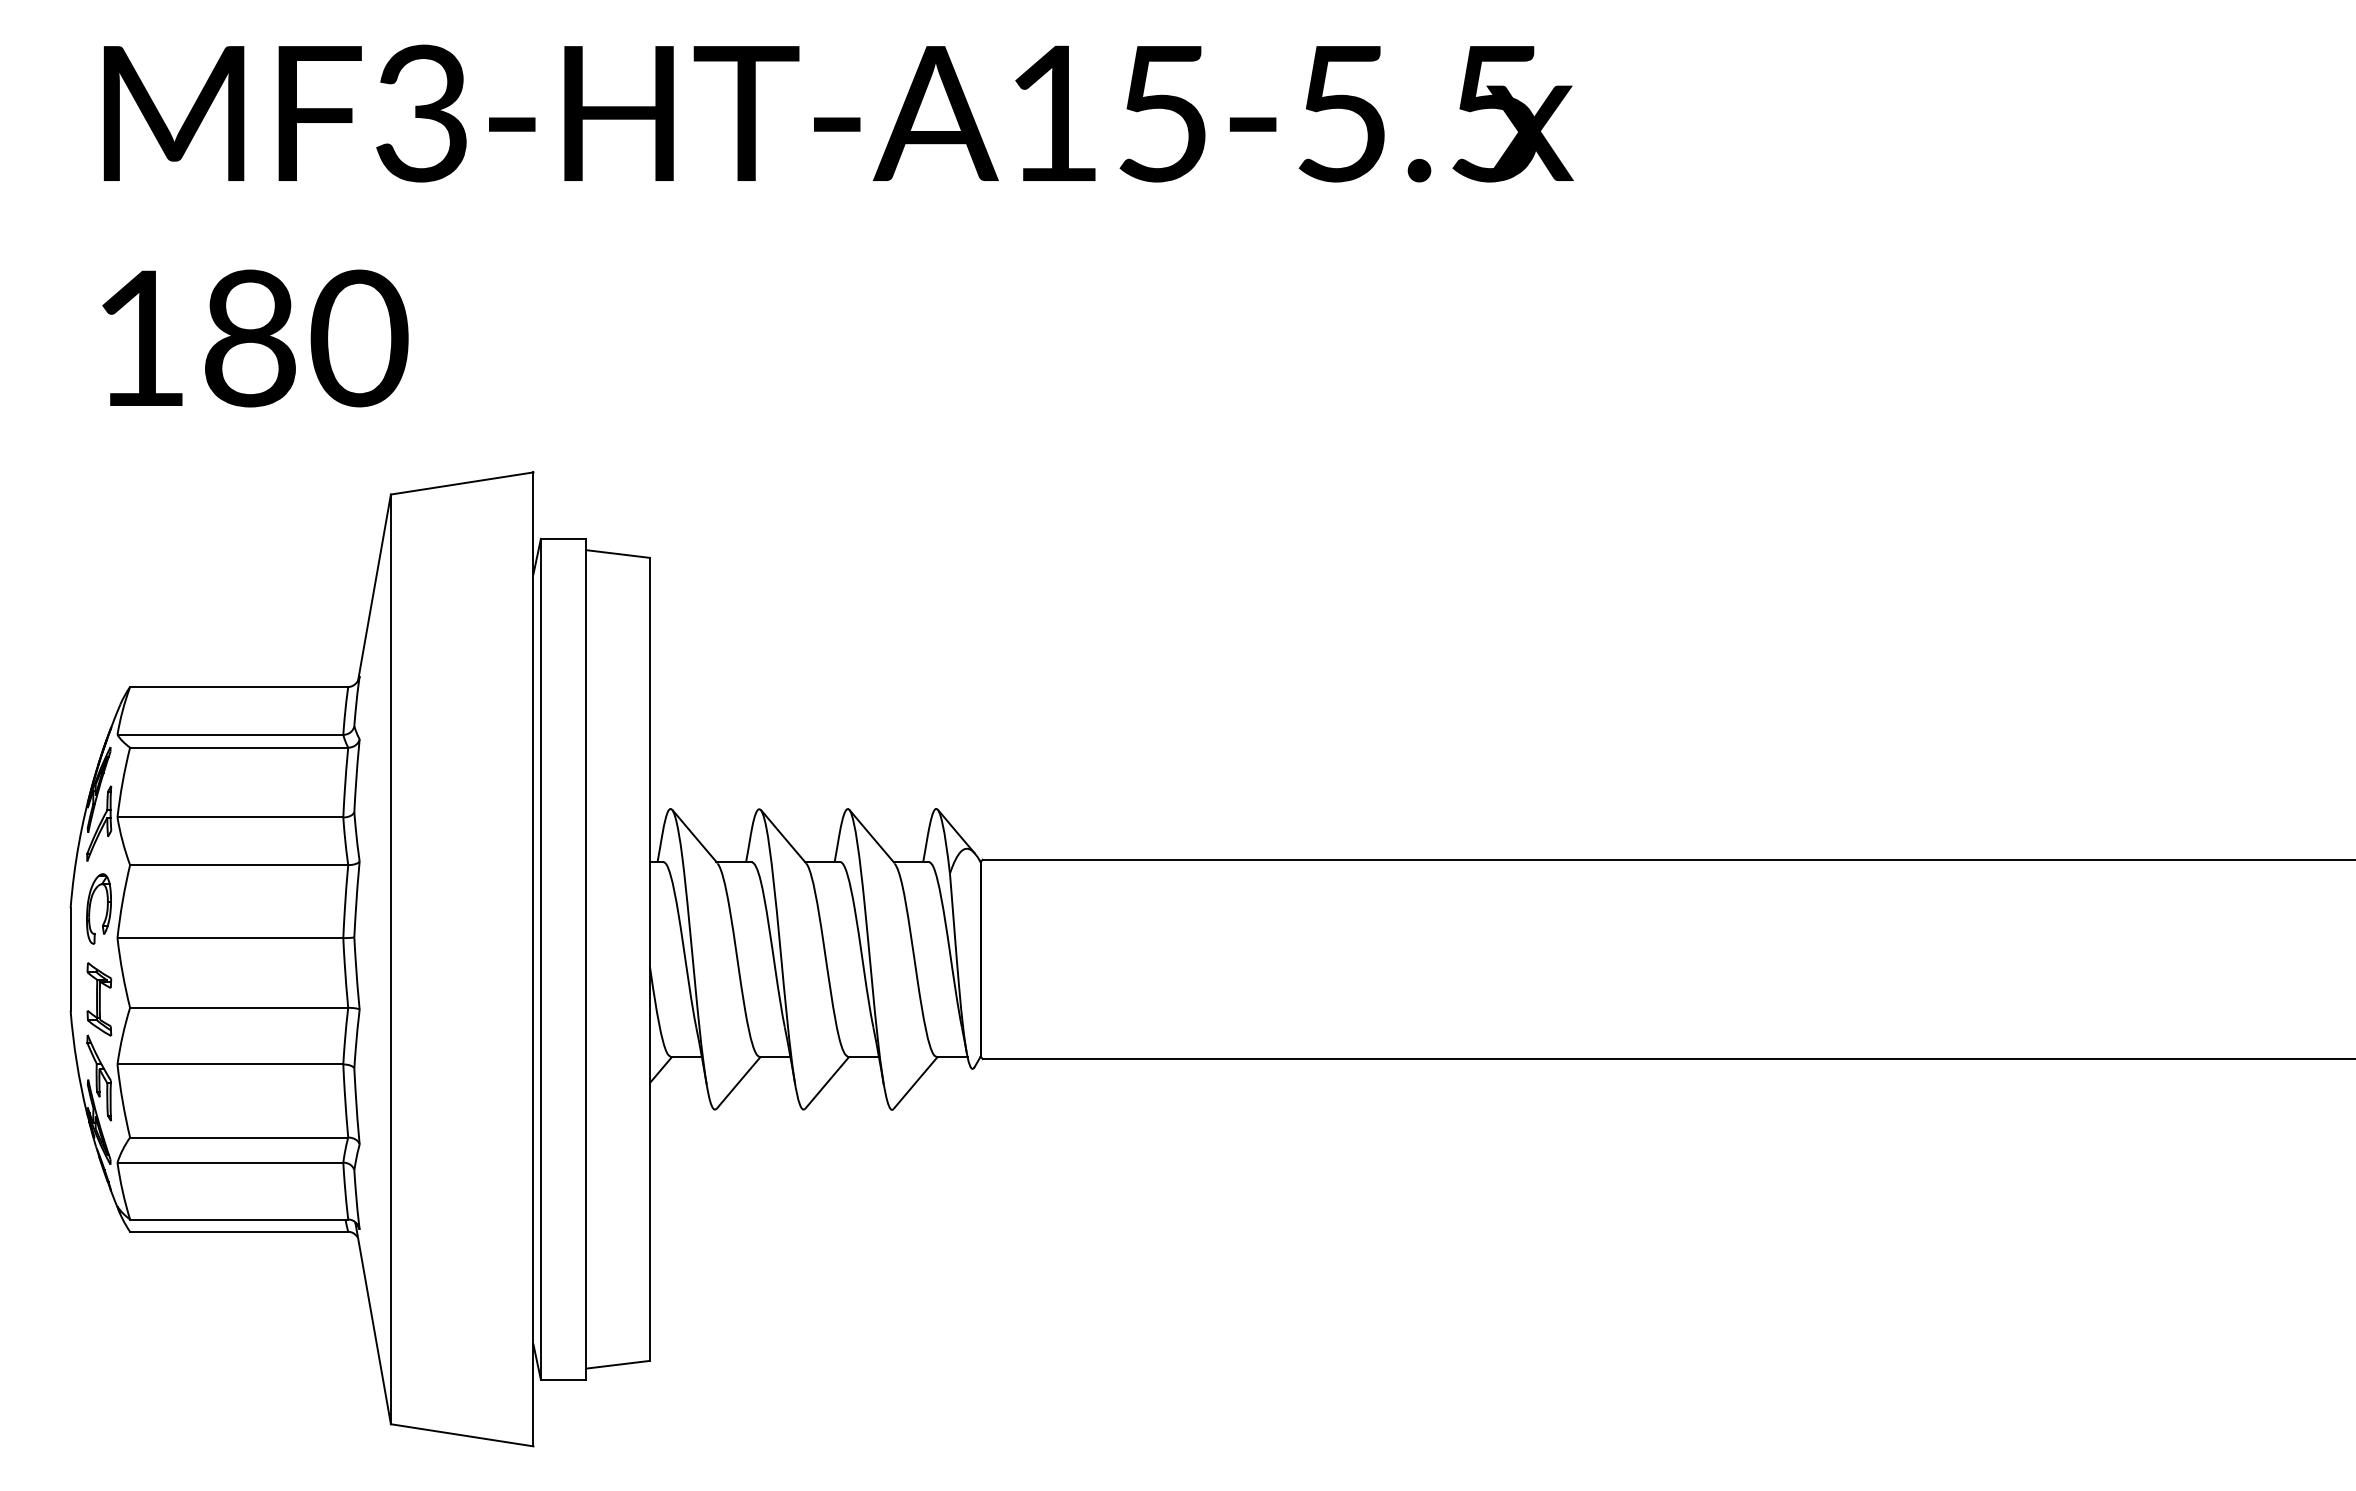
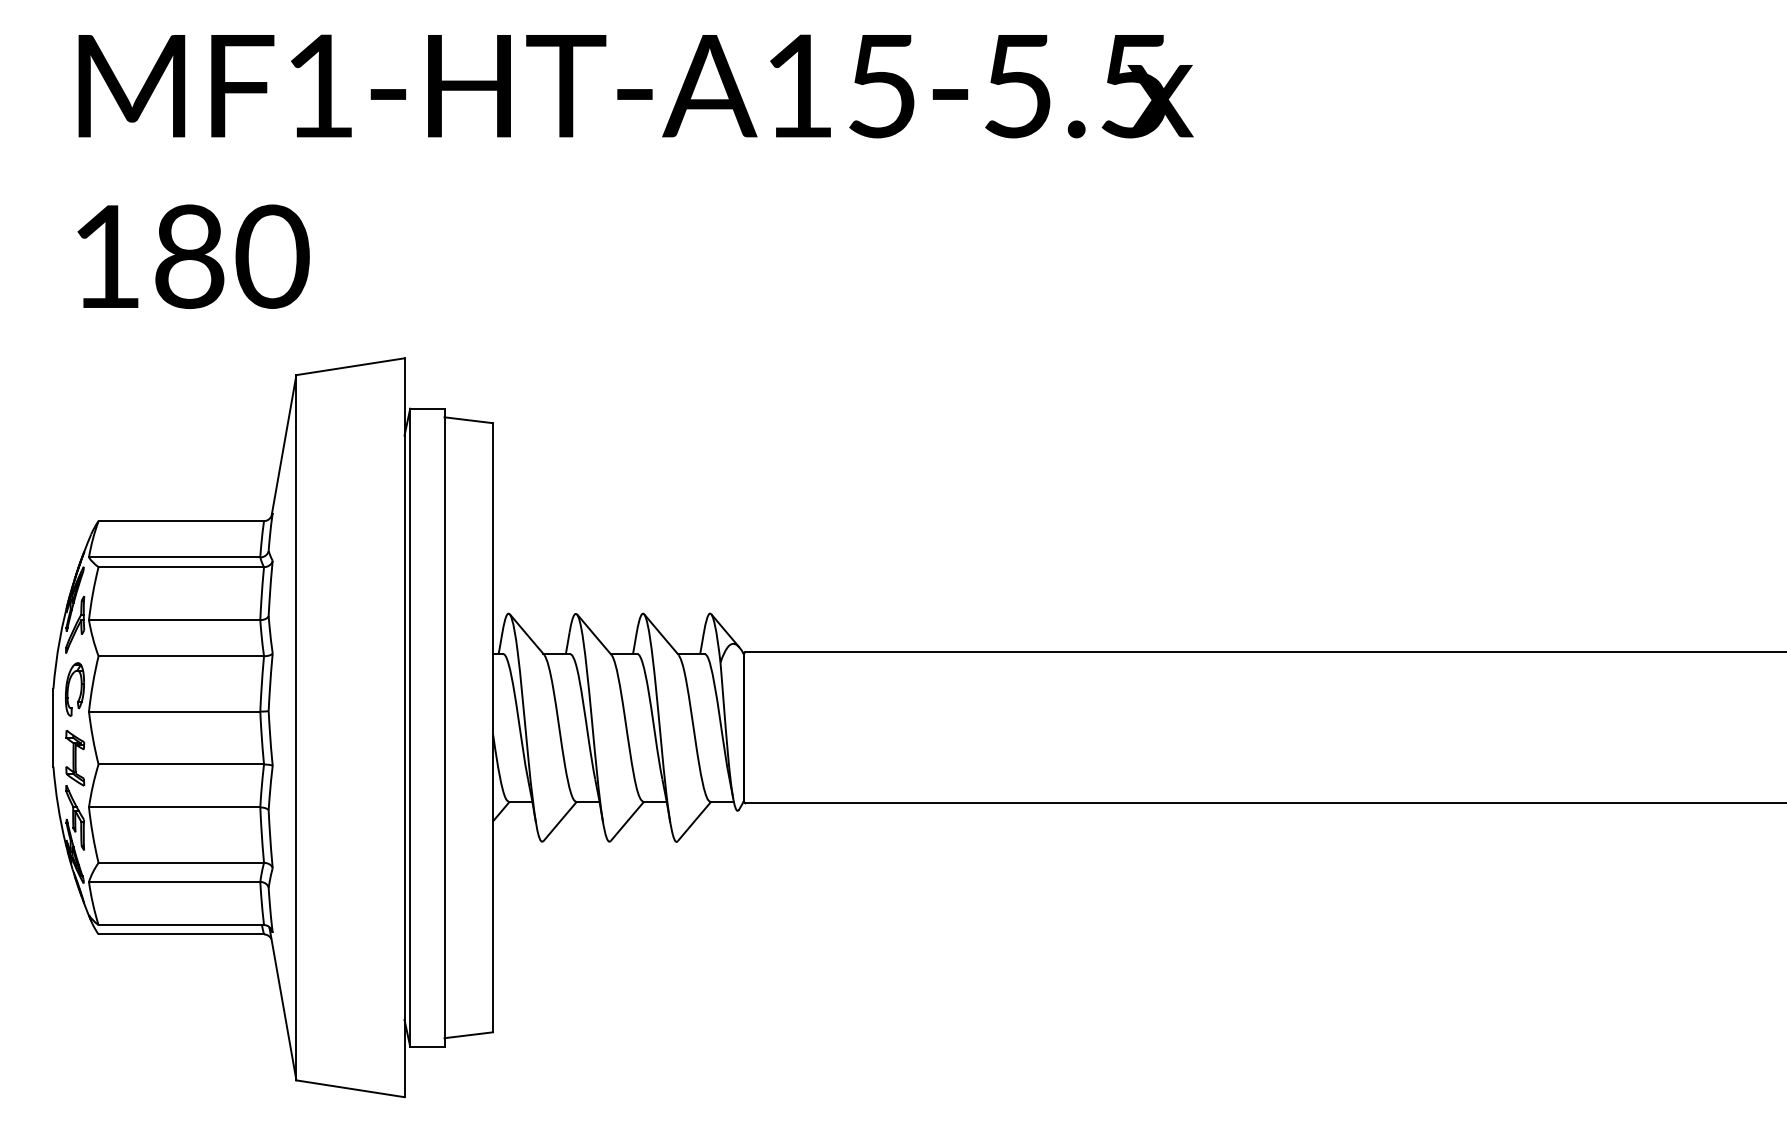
text: (421, 113) -> (319, 86), MF3-HT-A15-5.5 -> MF1-HT-A15-5.5

